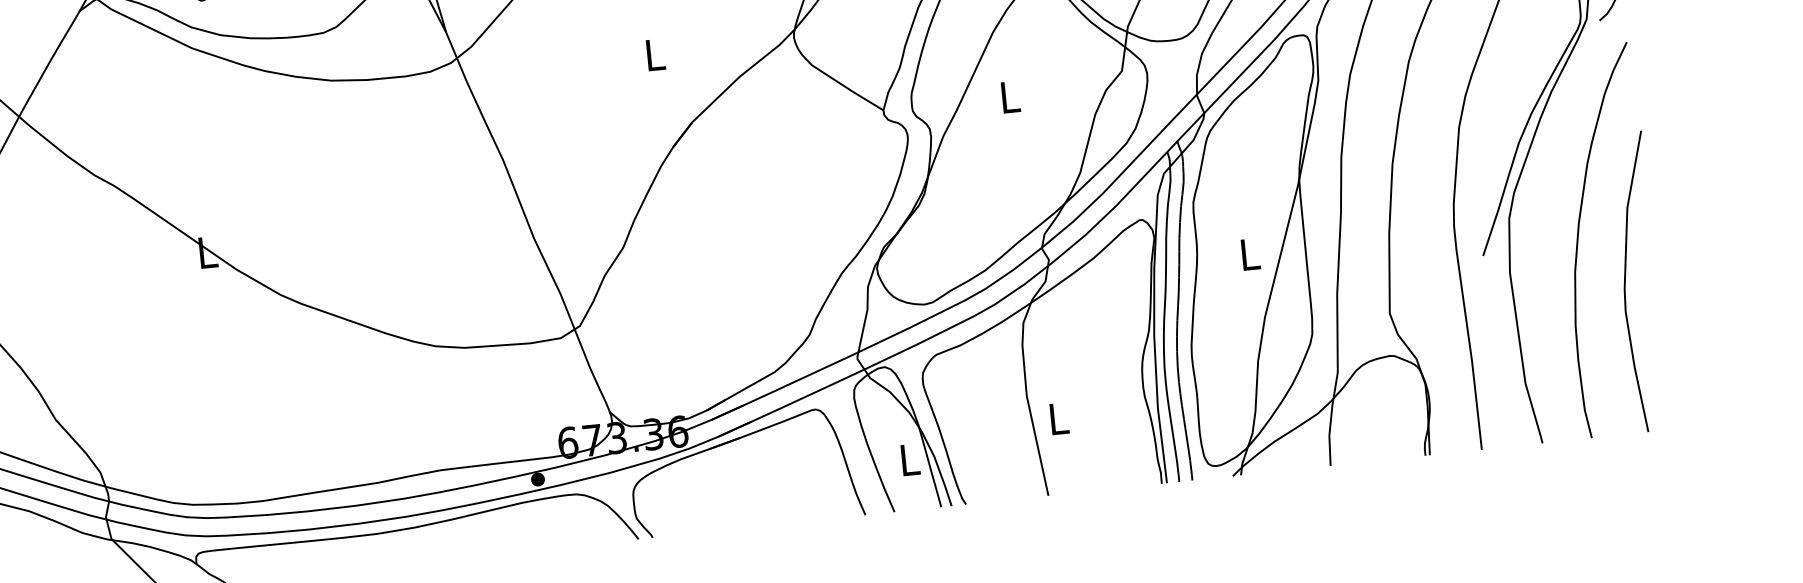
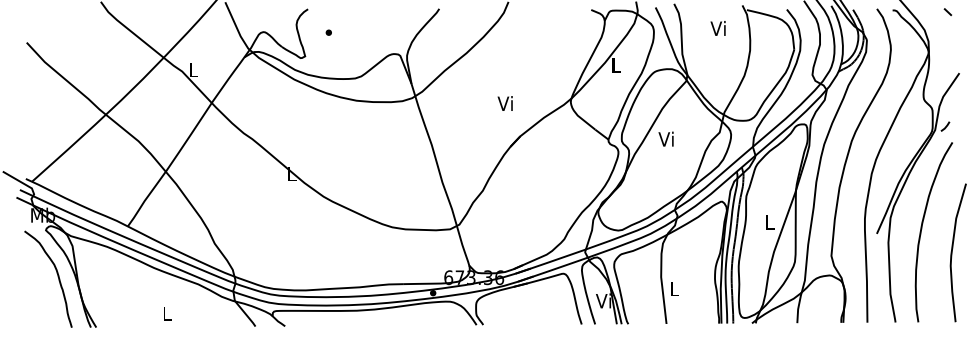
text: (651, 54) -> (504, 103), L -> Vi
text: (1006, 95) -> (665, 138), L -> Vi
curve: (1626, 282) -> (952, 252), moved
text: (907, 458) -> (603, 300), L -> Vi

